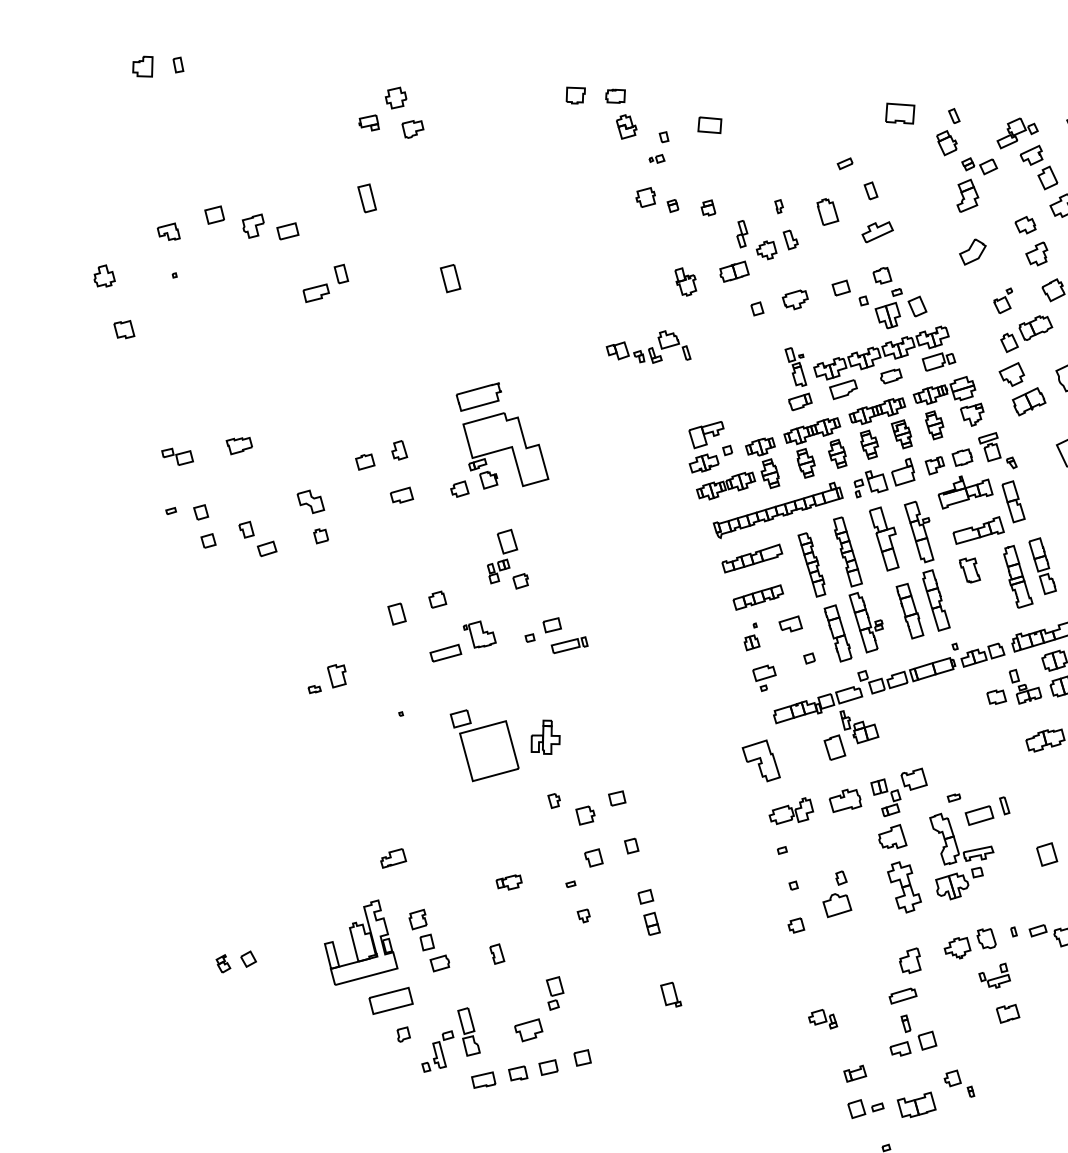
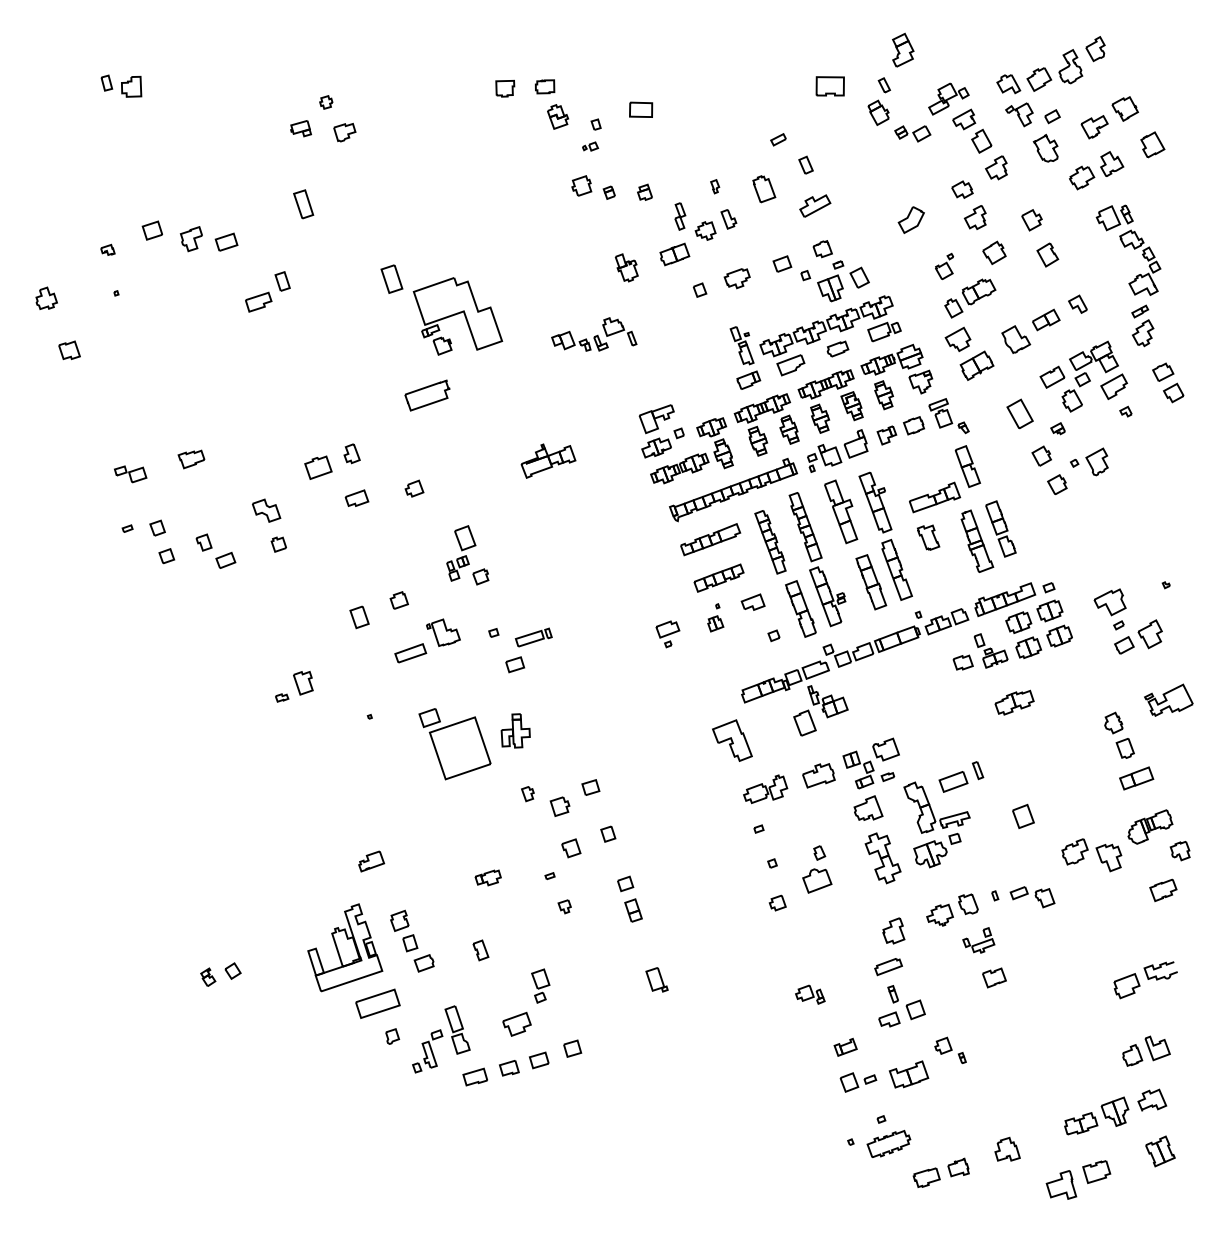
part: (142, 66) -> (131, 86), moved
part: (396, 98) -> (326, 102), size x0.6
part: (968, 195) -> (903, 49), moved
part: (168, 231) -> (107, 249), size x0.6
part: (505, 451) -> (457, 316), moved
part: (364, 461) -> (317, 467), size x1.4
part: (965, 492) -> (548, 460), moved
part: (552, 625) -> (515, 664), moved
part: (763, 678) -> (667, 634), moved
part: (953, 797) -> (887, 776), moved

